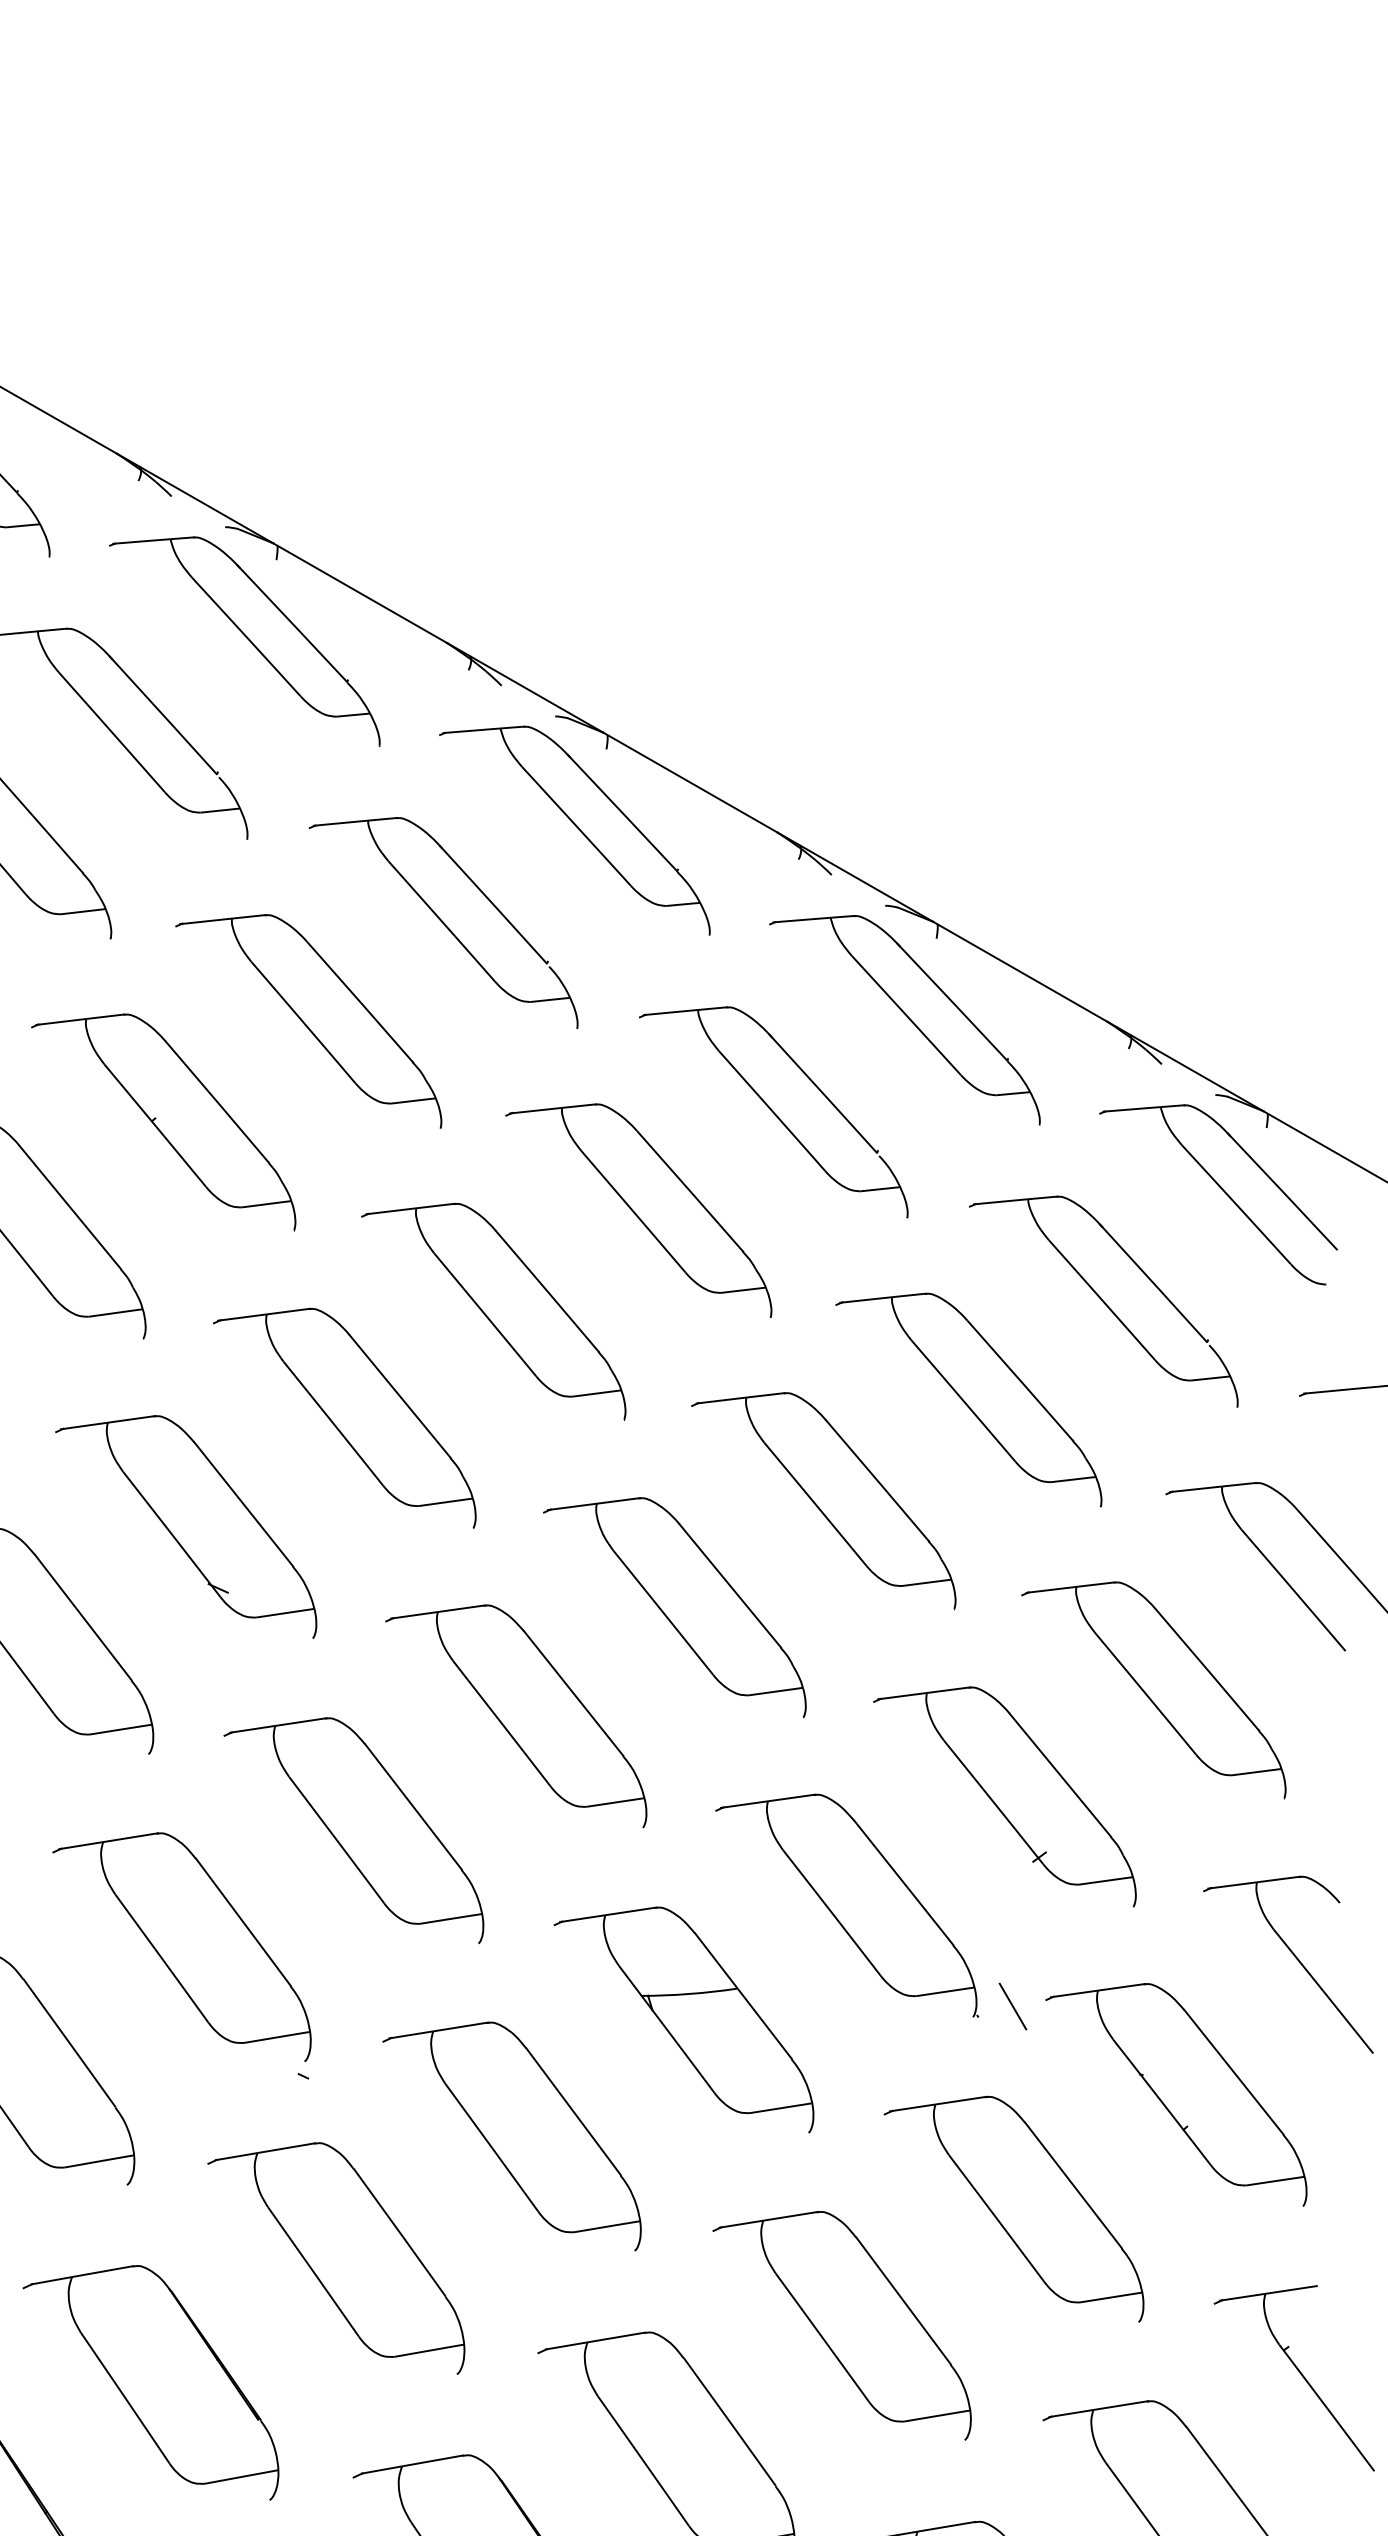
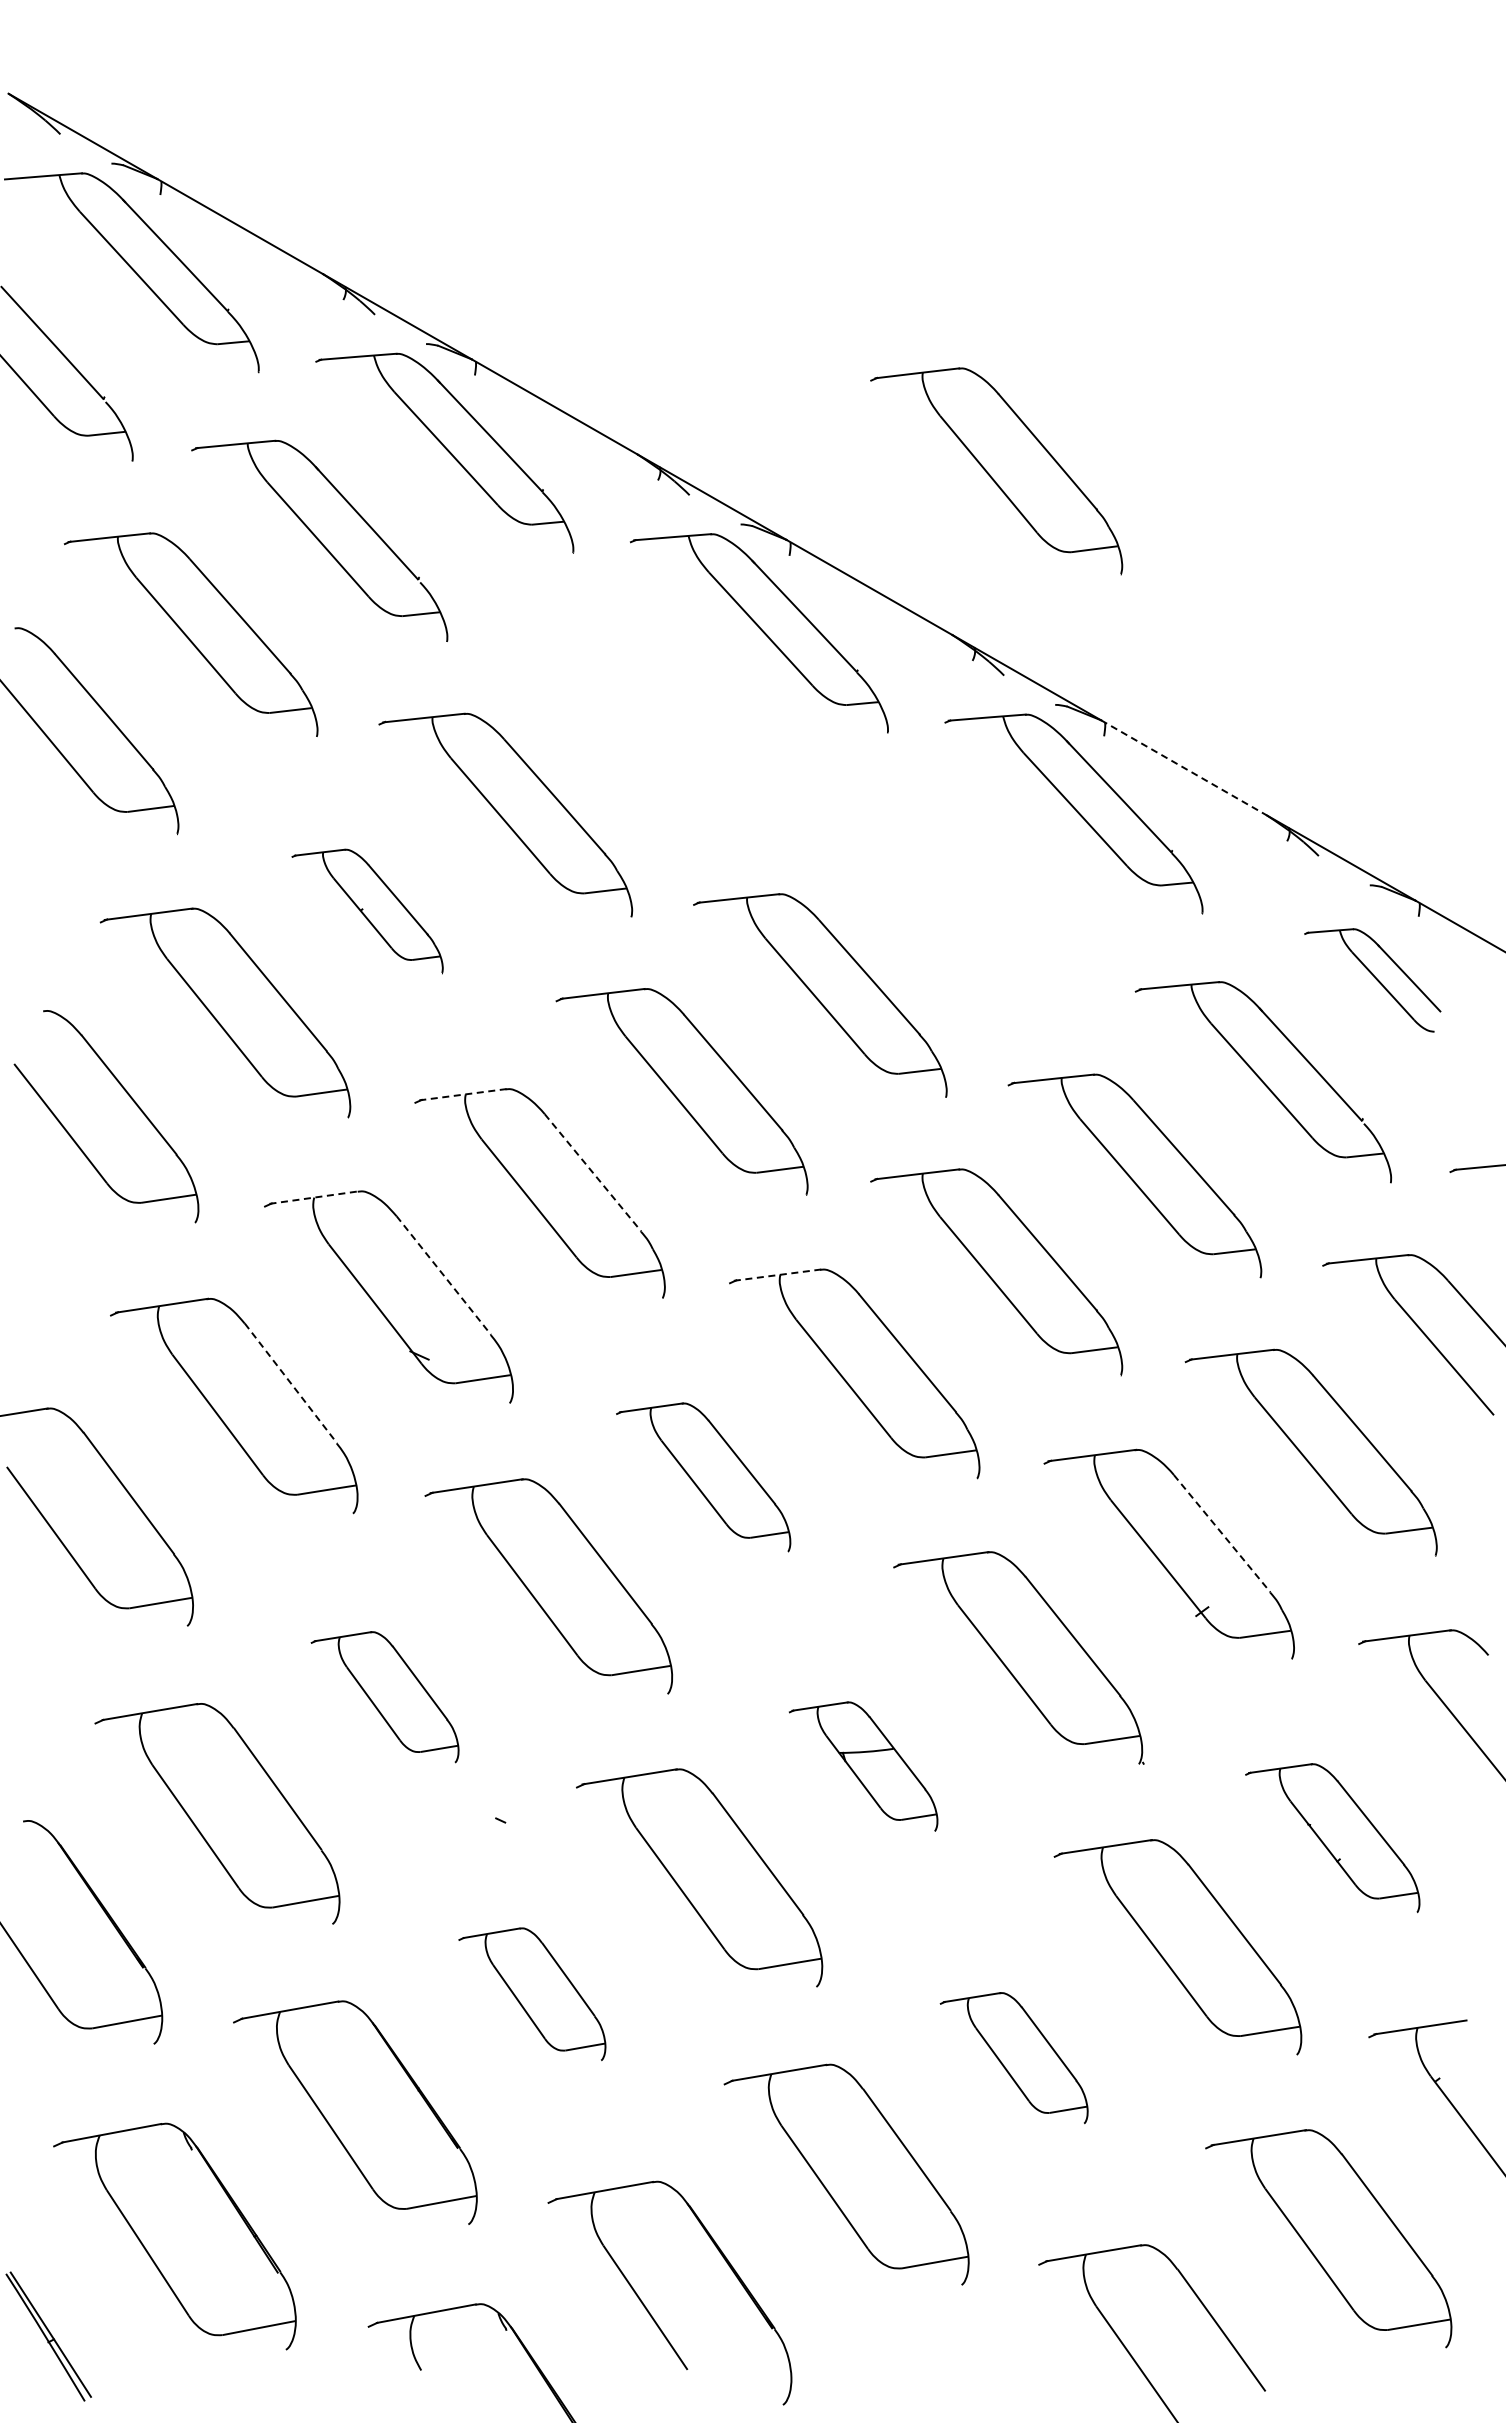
part: (823, 660) -> (996, 471), added
part: (442, 923) -> (633, 721), removed
line: (1019, 971) -> (1183, 767), solid -> dashed
part: (773, 1112) -> (948, 901), removed
part: (163, 1122) -> (367, 911), size x0.6
part: (1218, 1194) -> (1372, 980), size x0.6
line: (264, 1314) -> (463, 1094), solid -> dashed
line: (399, 1396) -> (592, 1172), solid -> dashed
line: (109, 1422) -> (315, 1197), solid -> dashed
line: (243, 1504) -> (443, 1275), solid -> dashed
line: (594, 1504) -> (778, 1275), solid -> dashed
line: (82, 1617) -> (290, 1383), solid -> dashed
part: (516, 1716) -> (703, 1477), size x0.7
line: (1060, 1775) -> (1222, 1533), solid -> dashed
part: (181, 1946) -> (384, 1696), size x0.6
line: (1012, 2005) -> (1176, 1753), removed
part: (684, 2019) -> (863, 1766), size x0.6
part: (1176, 2094) -> (1332, 1837), size x0.7
part: (336, 2258) -> (532, 1994), size x0.6
part: (841, 2324) -> (1013, 2057), size x0.6

